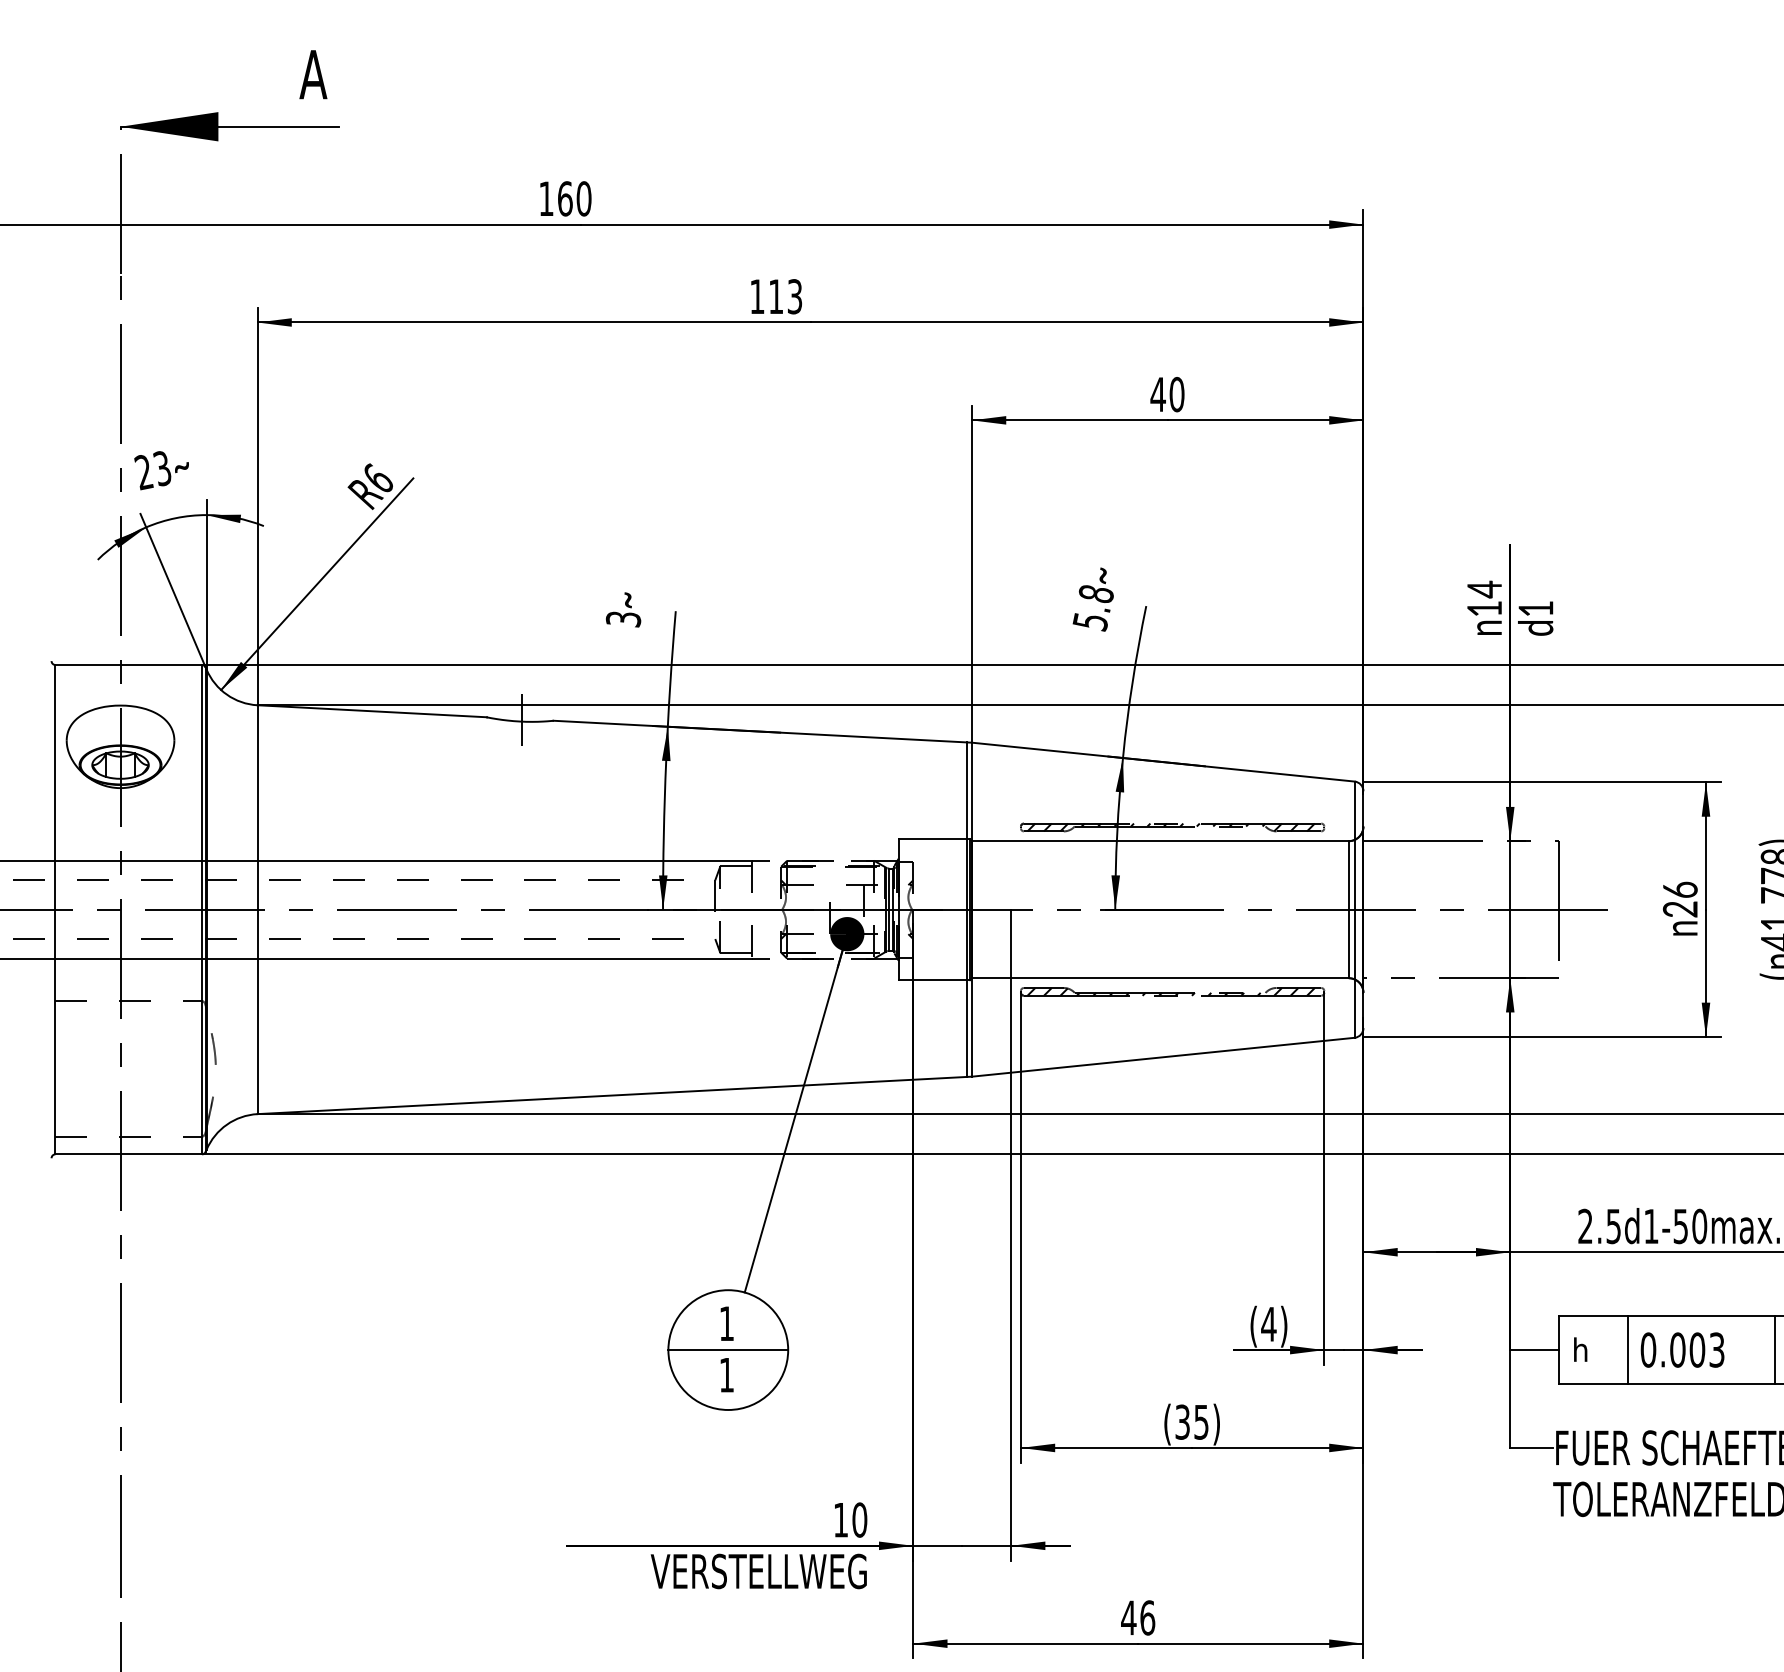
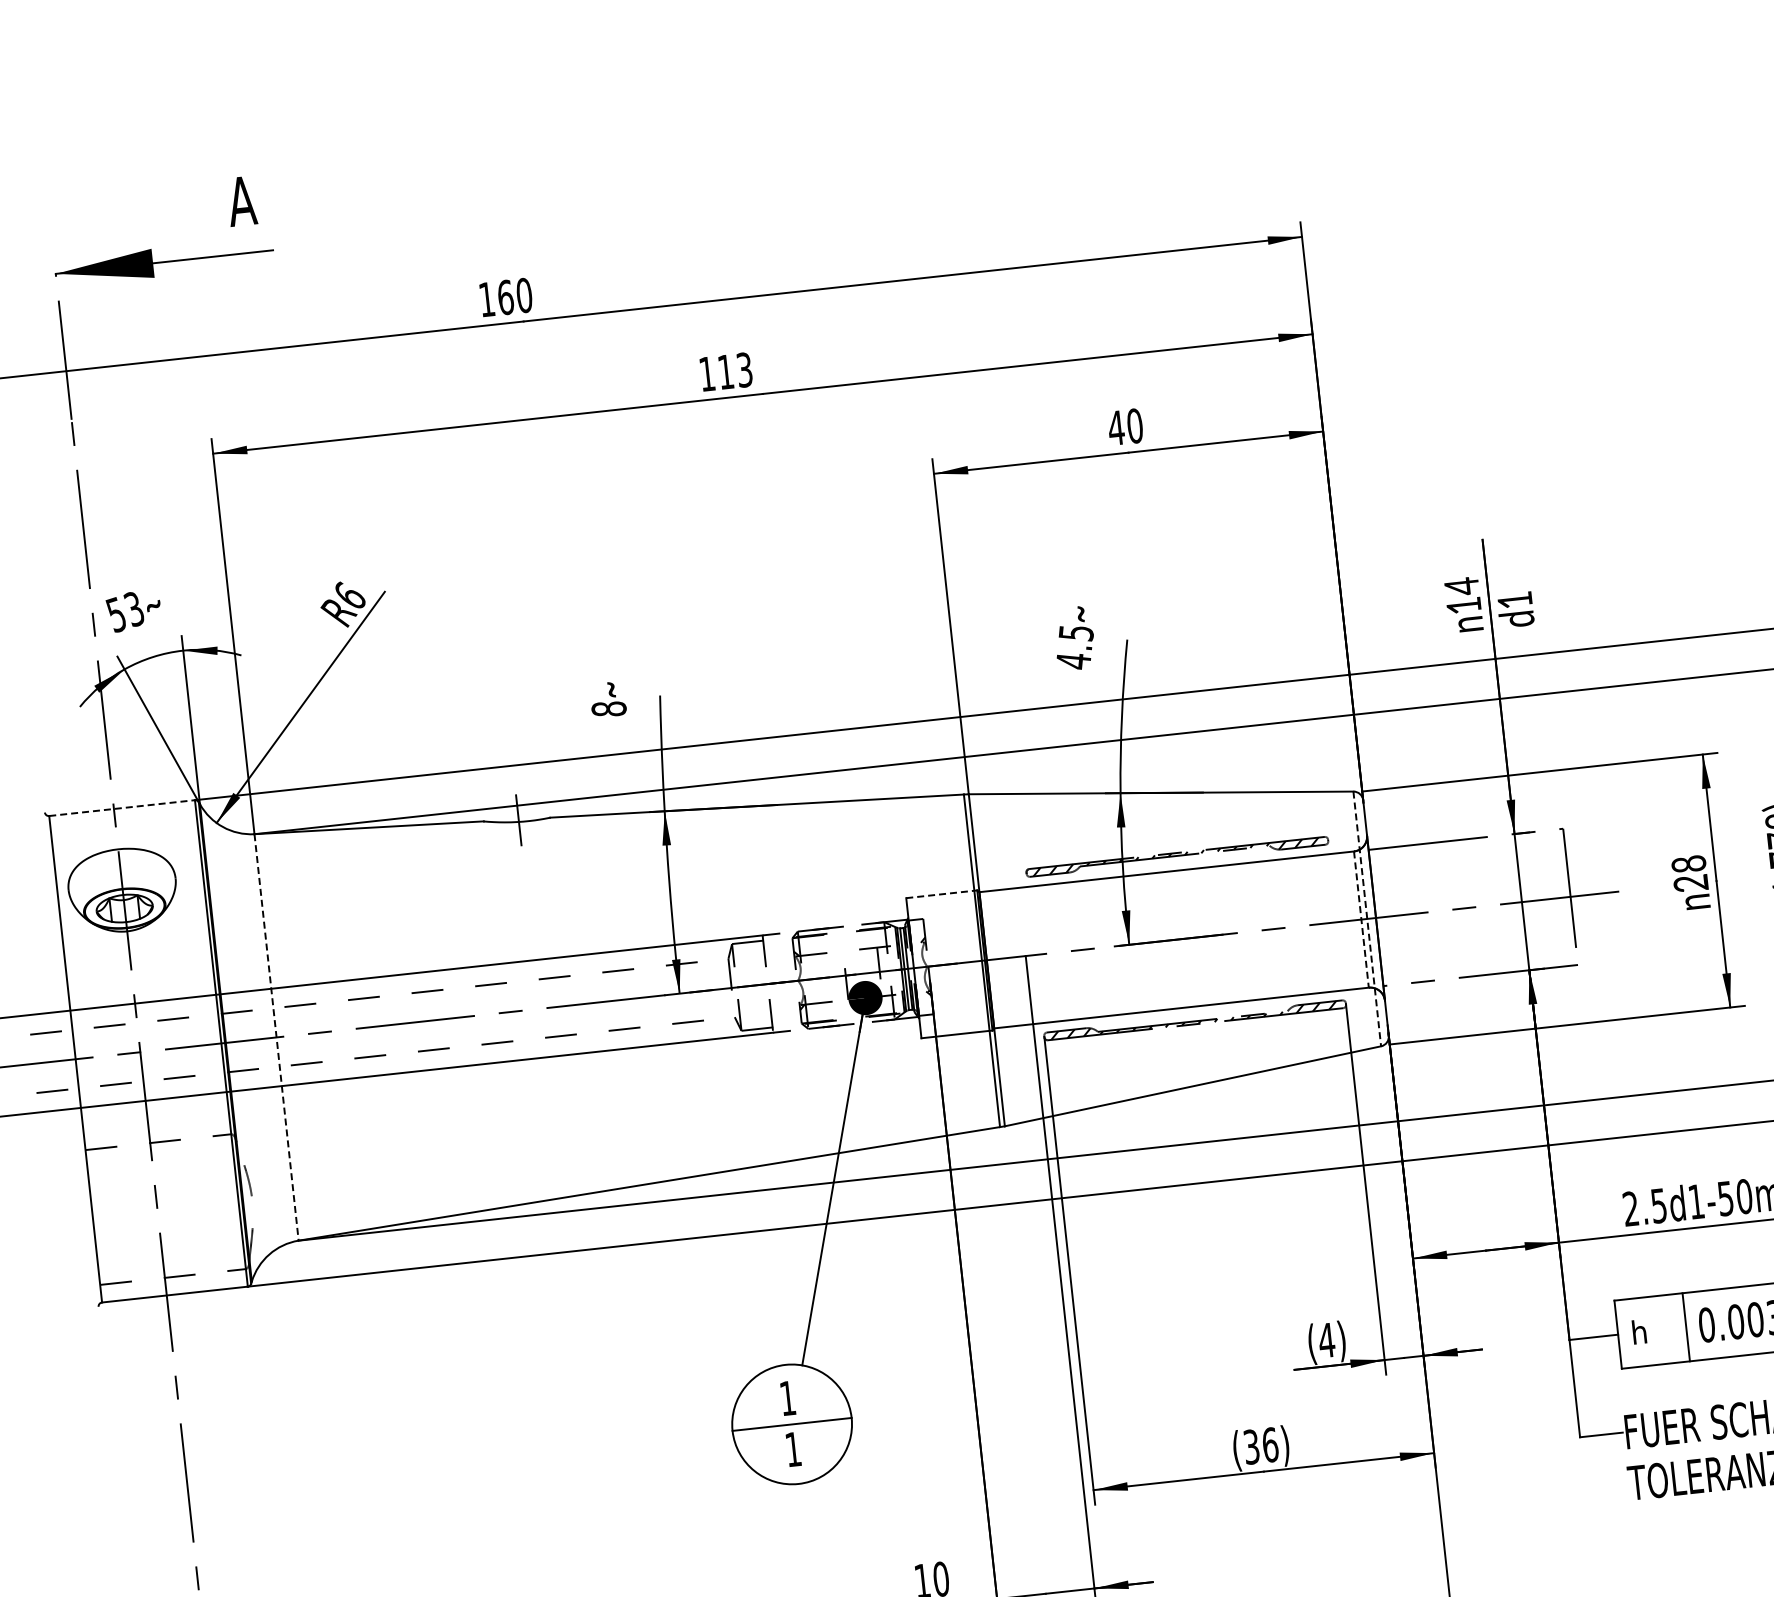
text: (143, 472) -> (115, 615), 23 -> 53
text: (1092, 608) -> (1074, 647), 5.8 -> 4.5
text: (623, 619) -> (609, 709), 3 -> 8
line: (129, 665) -> (122, 808), solid -> dashed
line: (934, 839) -> (941, 894), solid -> dashed
text: (1679, 889) -> (1688, 863), 26 -> 28
line: (1348, 909) -> (1361, 919), solid -> dashed
line: (257, 910) -> (276, 1038), solid -> dashed
line: (1354, 910) -> (1367, 919), solid -> dashed
text: (1201, 1421) -> (1270, 1444), (35) -> (36)

